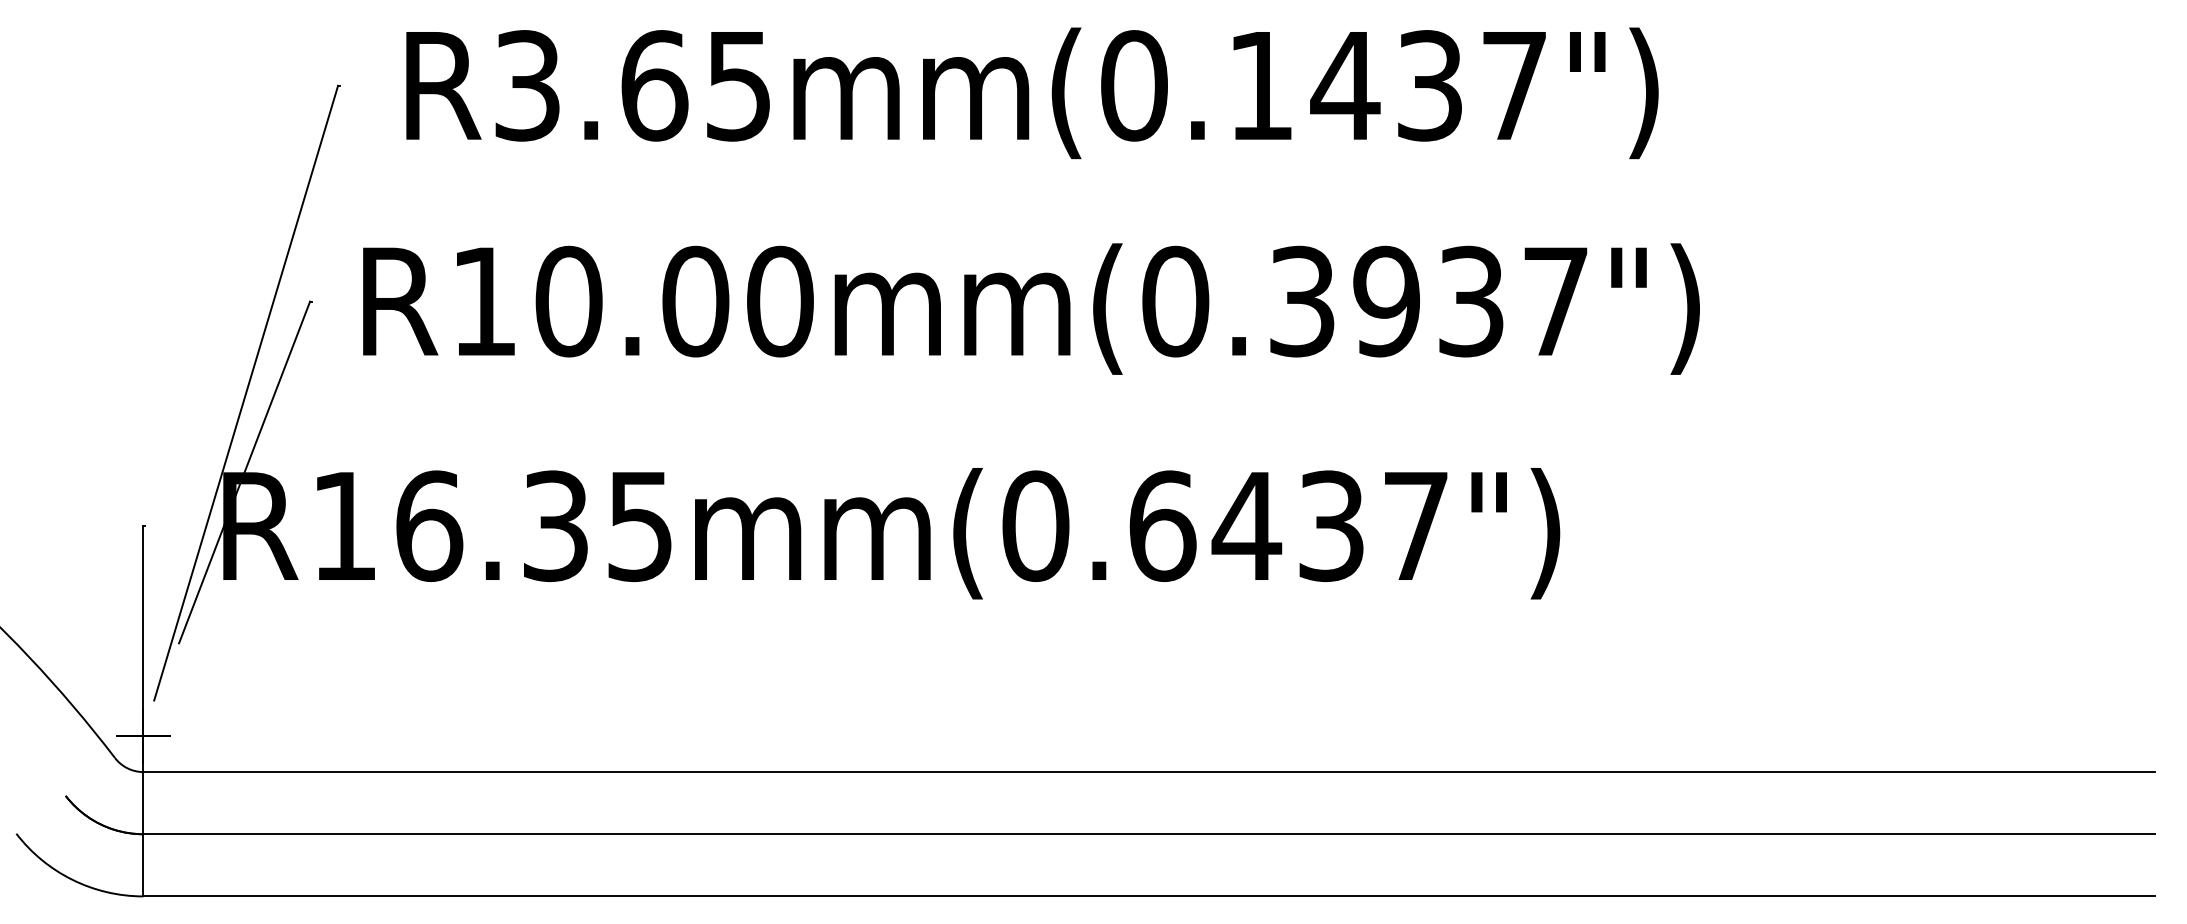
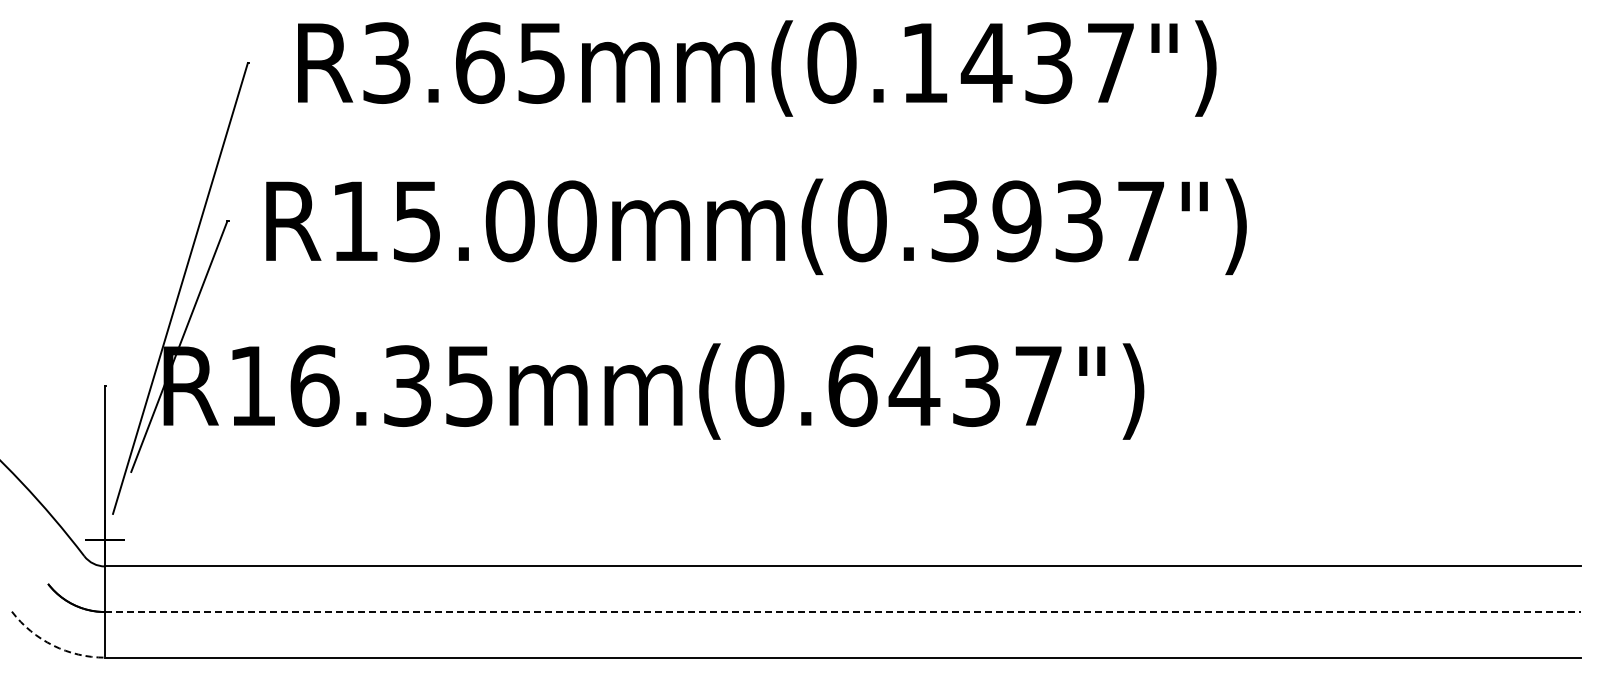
text: (567, 301) -> (416, 221), R10.00mm(0.3937") -> R15.00mm(0.3937")
line: (1148, 834) -> (842, 612), solid -> dashed
arc: (73, 879) -> (53, 645), solid -> dashed

